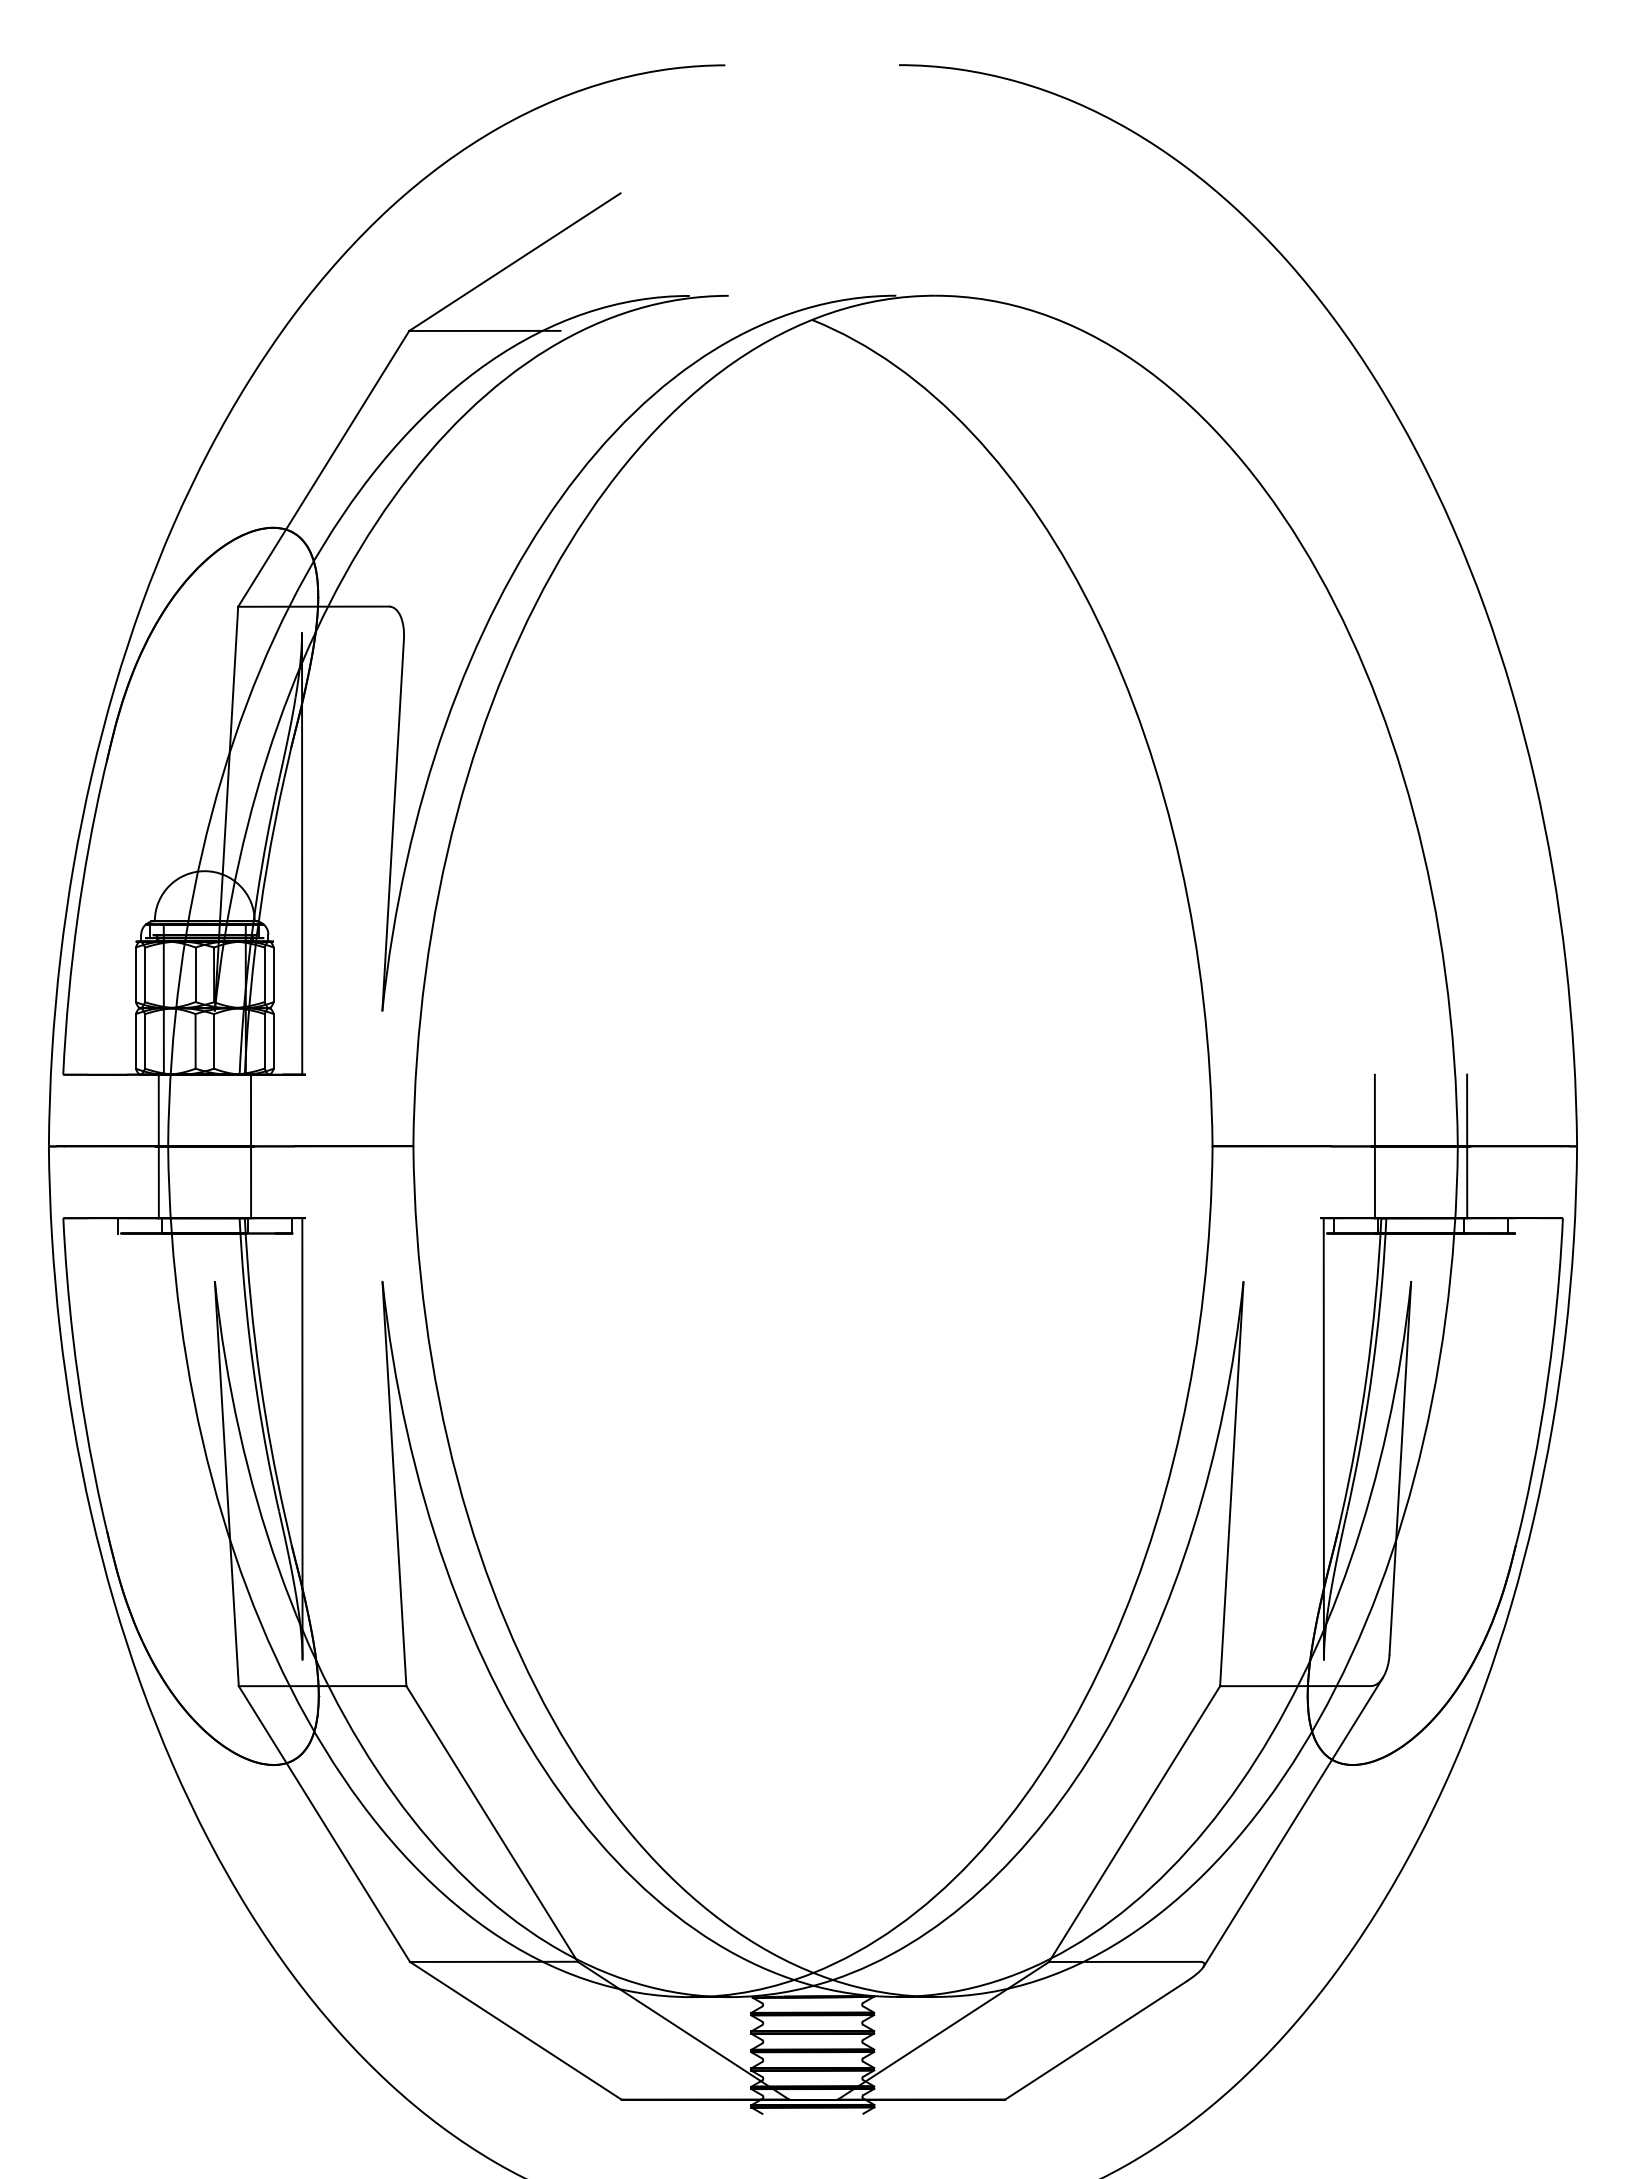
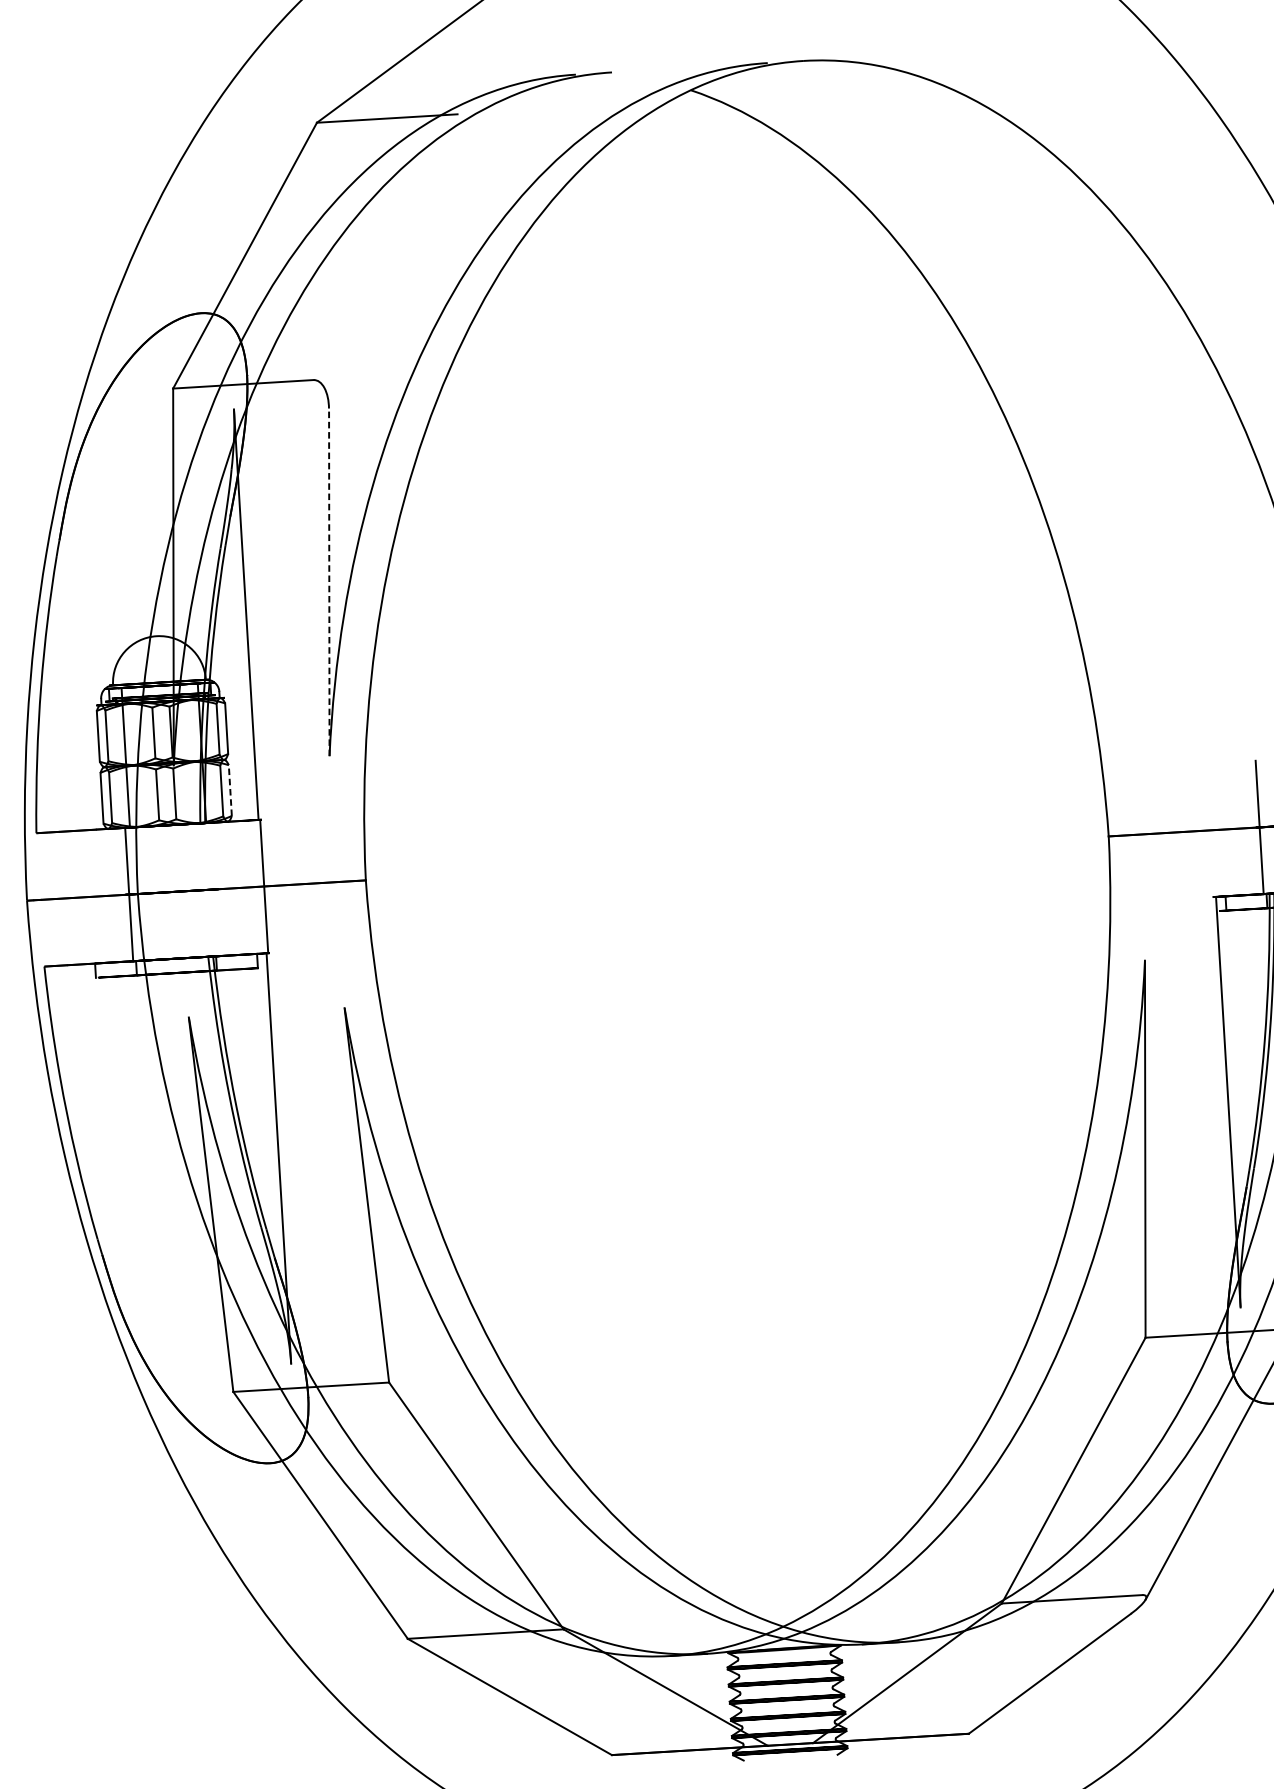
line: (393, 824) -> (329, 582), solid -> dashed
line: (273, 1040) -> (229, 789), solid -> dashed
line: (251, 1146) -> (264, 886), moved

